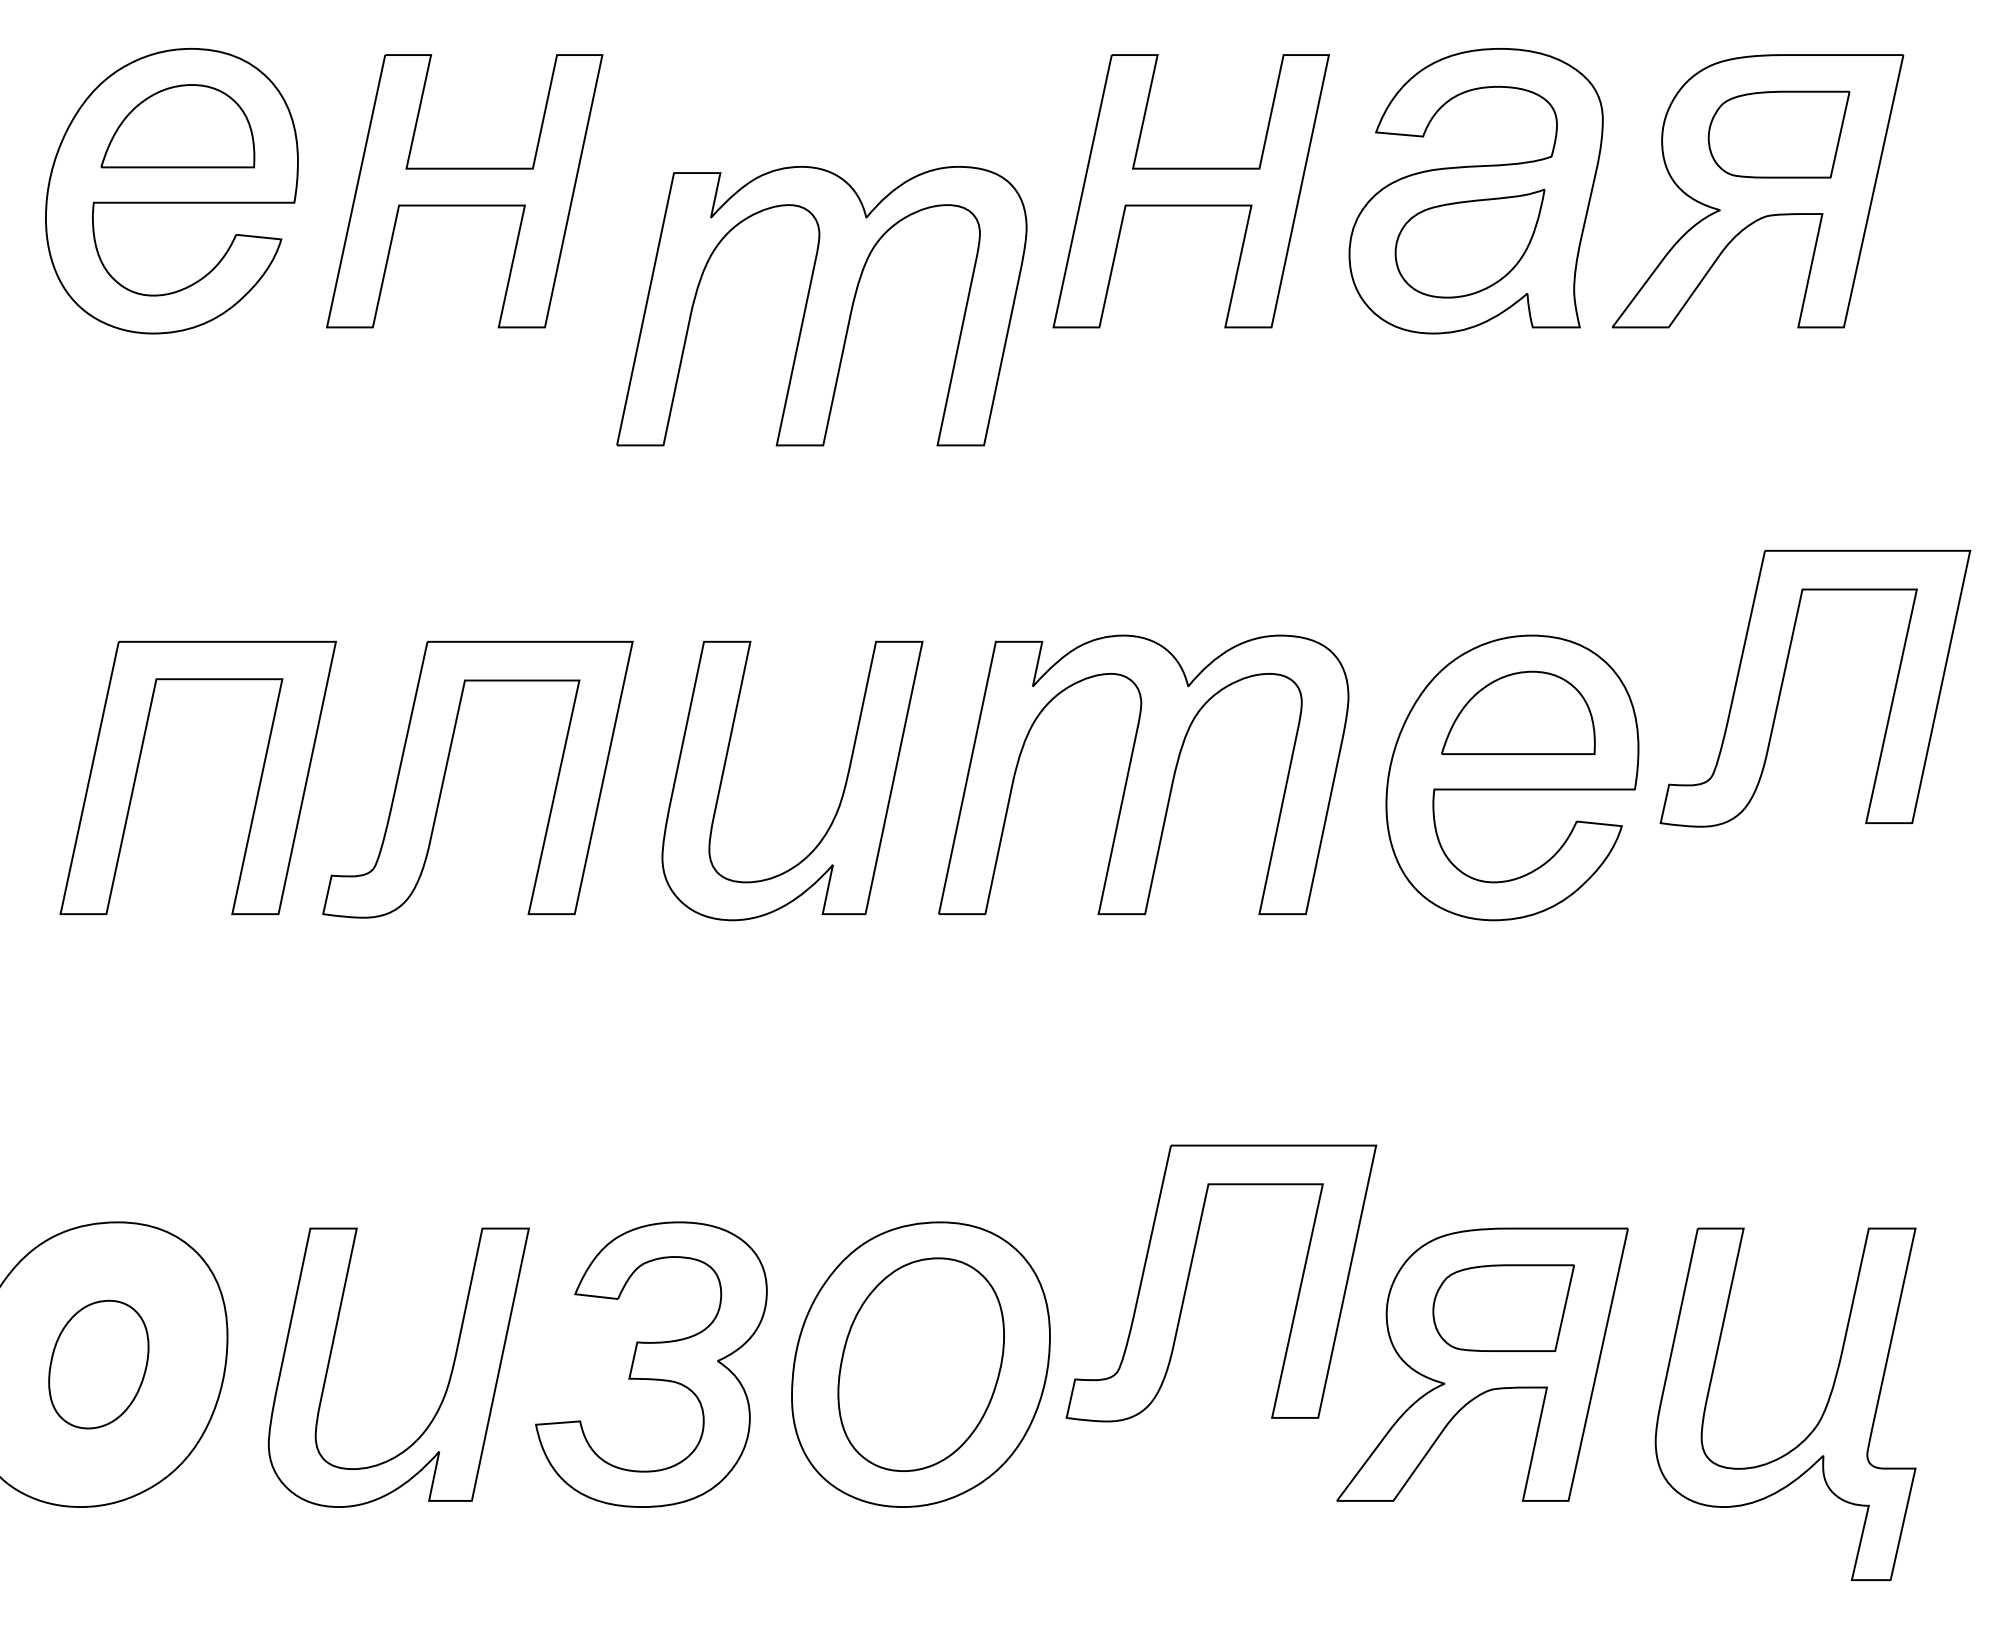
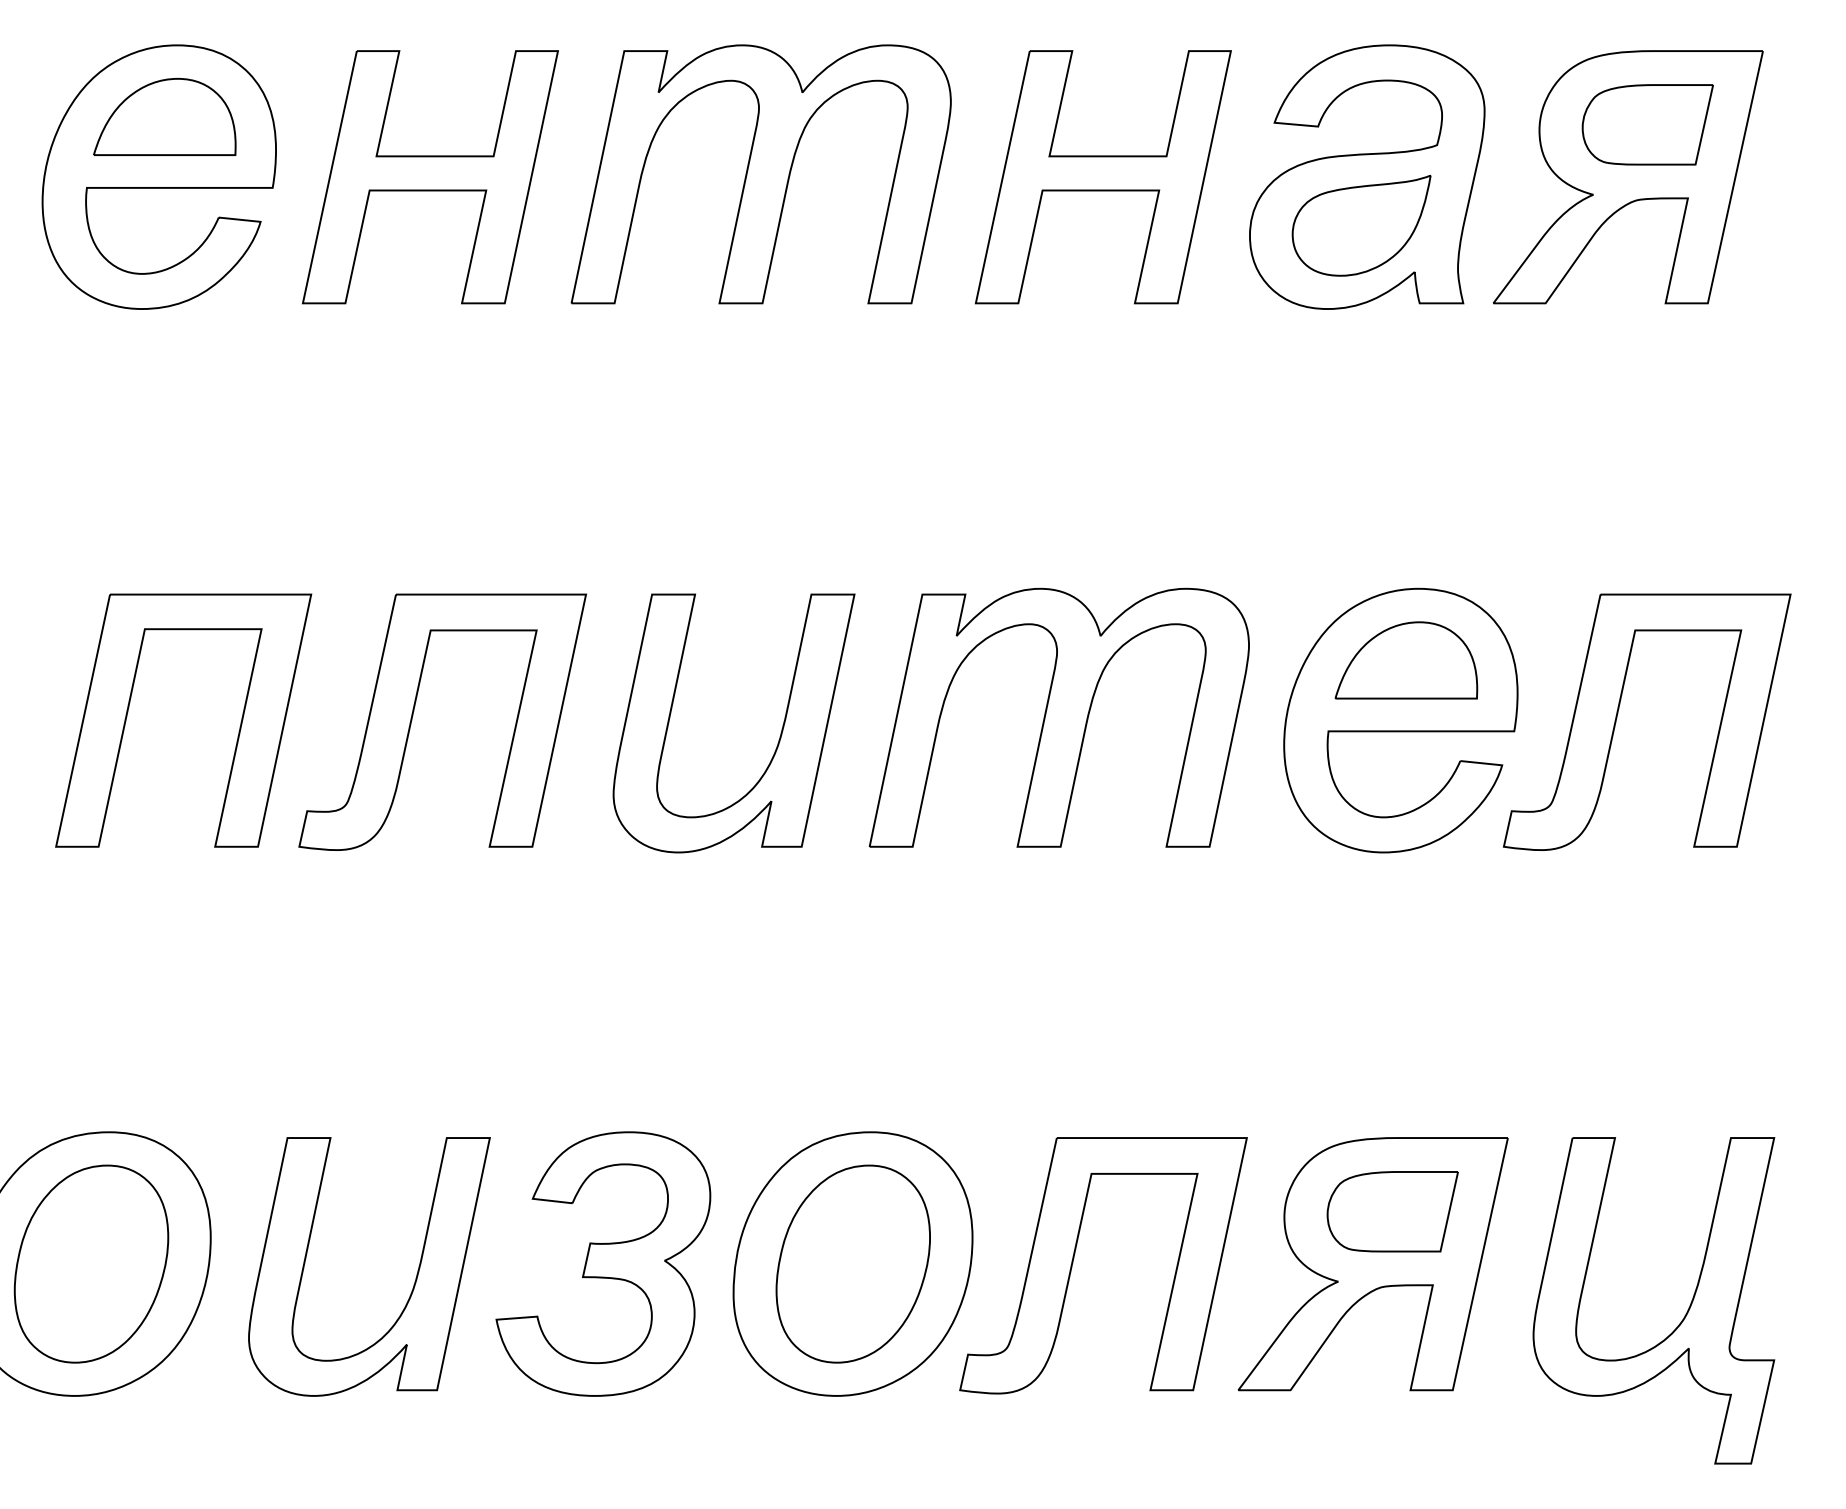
part: (821, 306) -> (760, 174), moved
part: (1783, 683) -> (1617, 717), moved
part: (1189, 1277) -> (1073, 1260), moved
part: (98, 1364) -> (91, 1263), size x1.67

